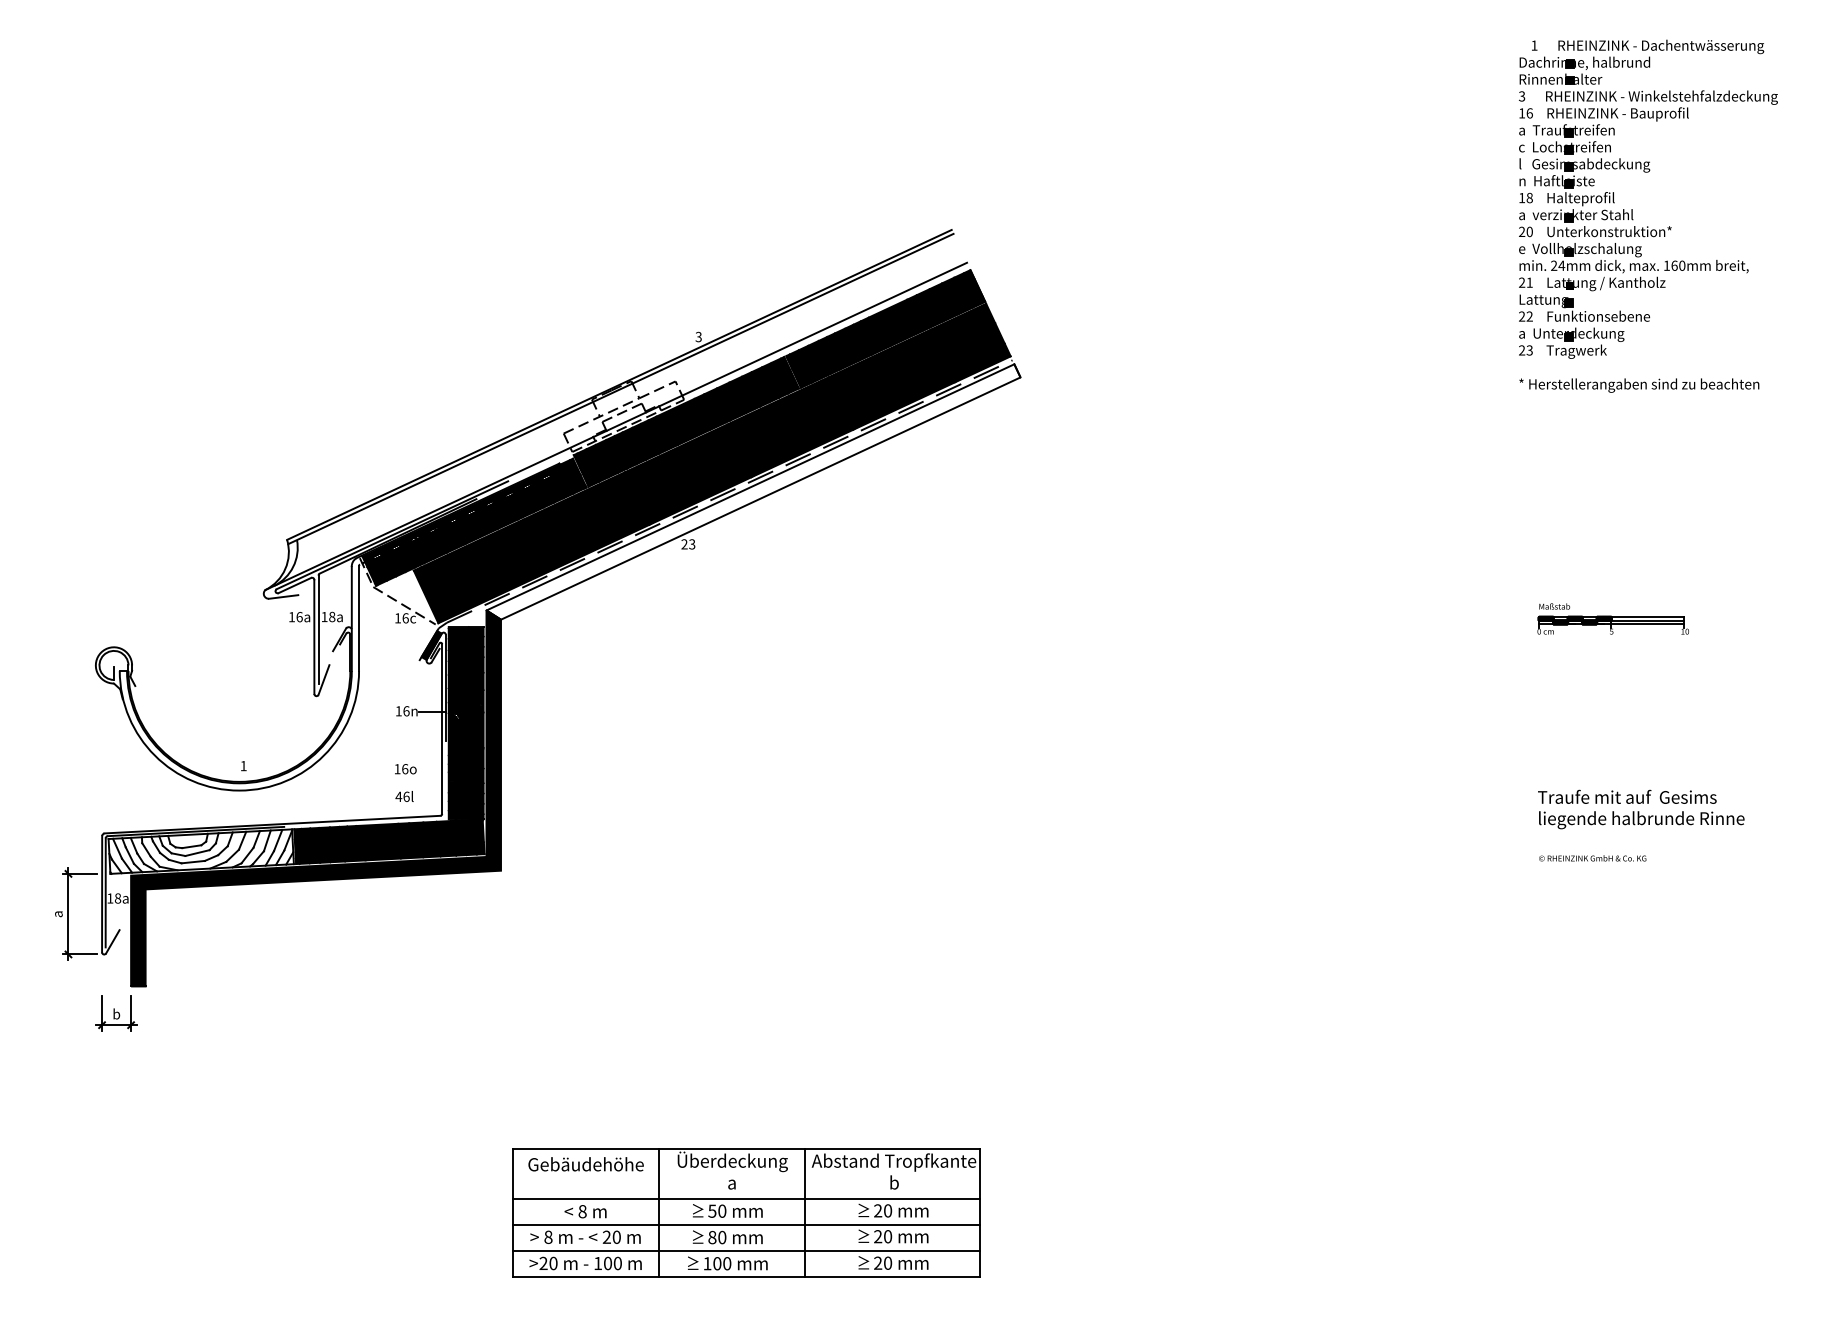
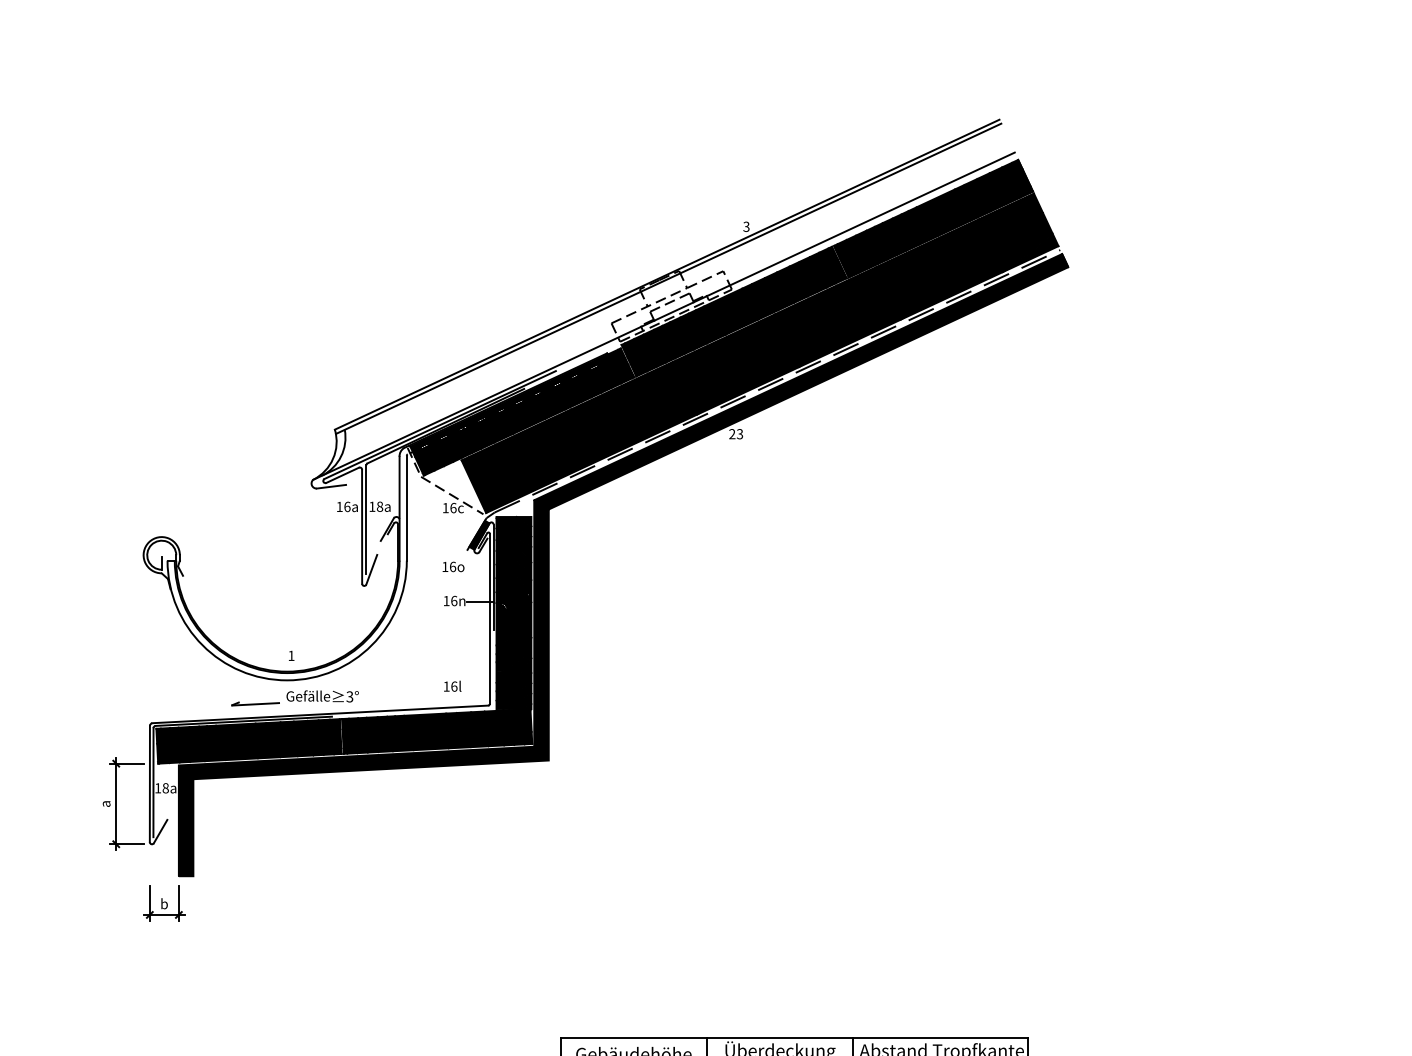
fill: (753, 491) -> (801, 381), added
text: (405, 769) -> (453, 567), moved
text: (398, 796) -> (446, 686), 46l -> 16l
part: (247, 808) -> (295, 698), added
fill: (200, 851) -> (248, 741), added

